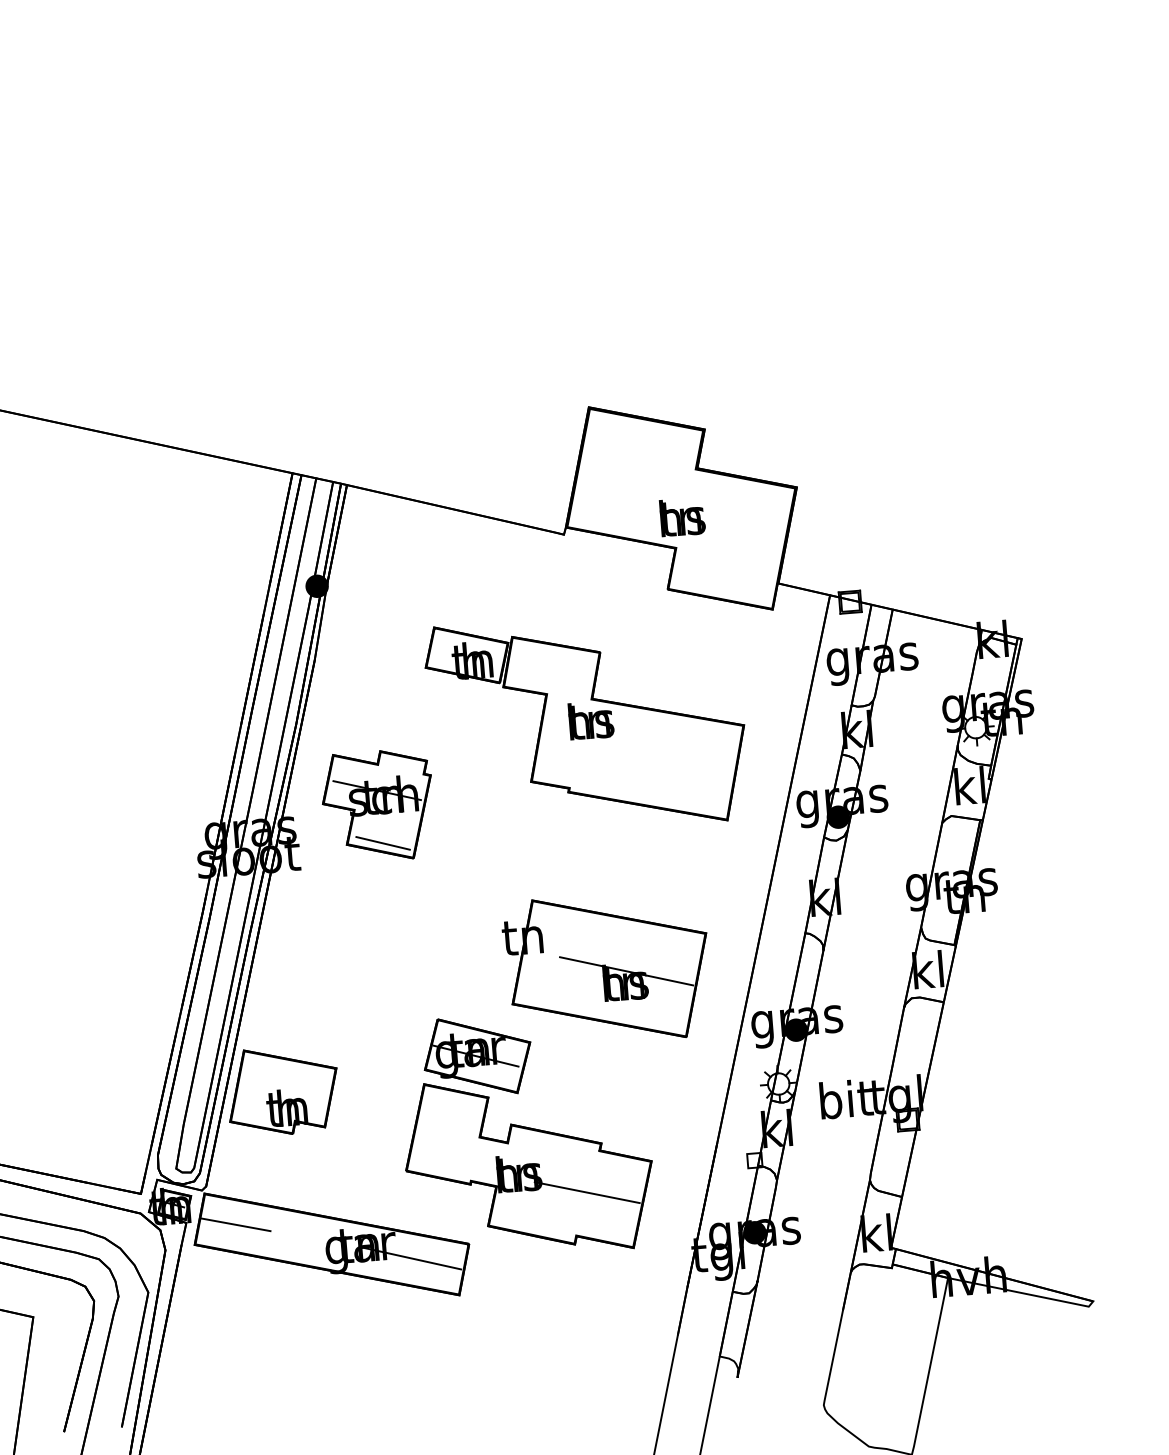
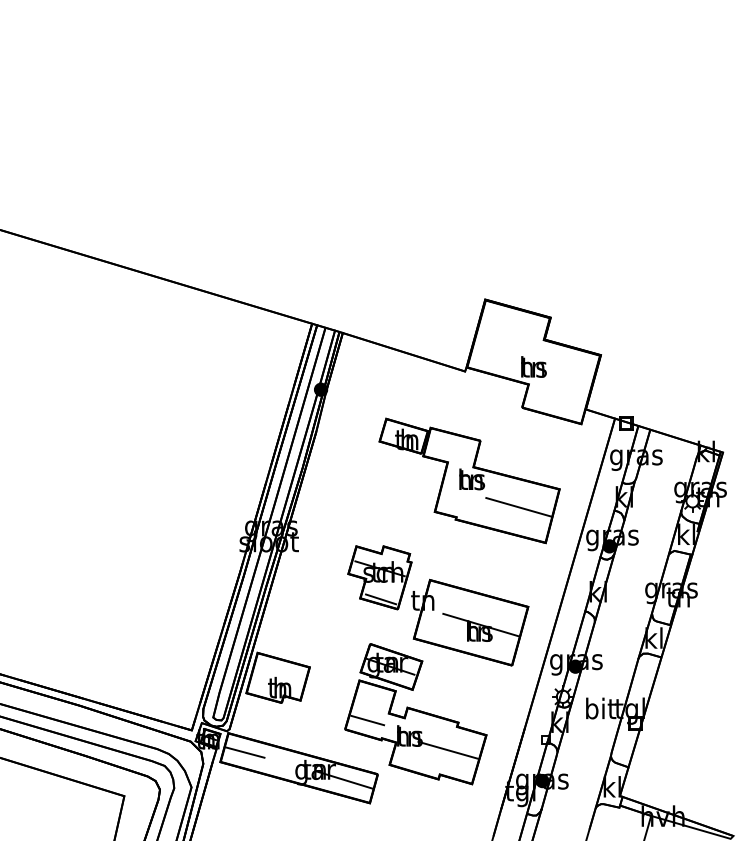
line: (675, 762) -> (518, 507), added
part: (377, 805) -> (379, 577), moved
line: (443, 1152) -> (367, 720), added

